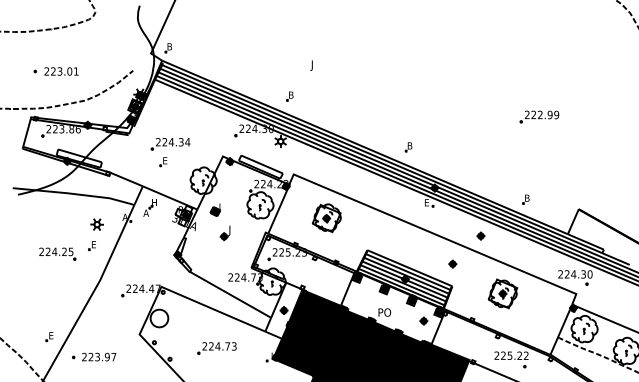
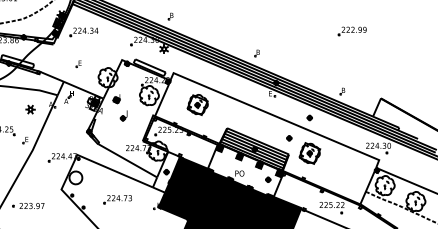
part: (170, 144) -> (83, 32), moved
part: (91, 246) -> (25, 140), moved
part: (502, 293) -> (309, 153), moved

